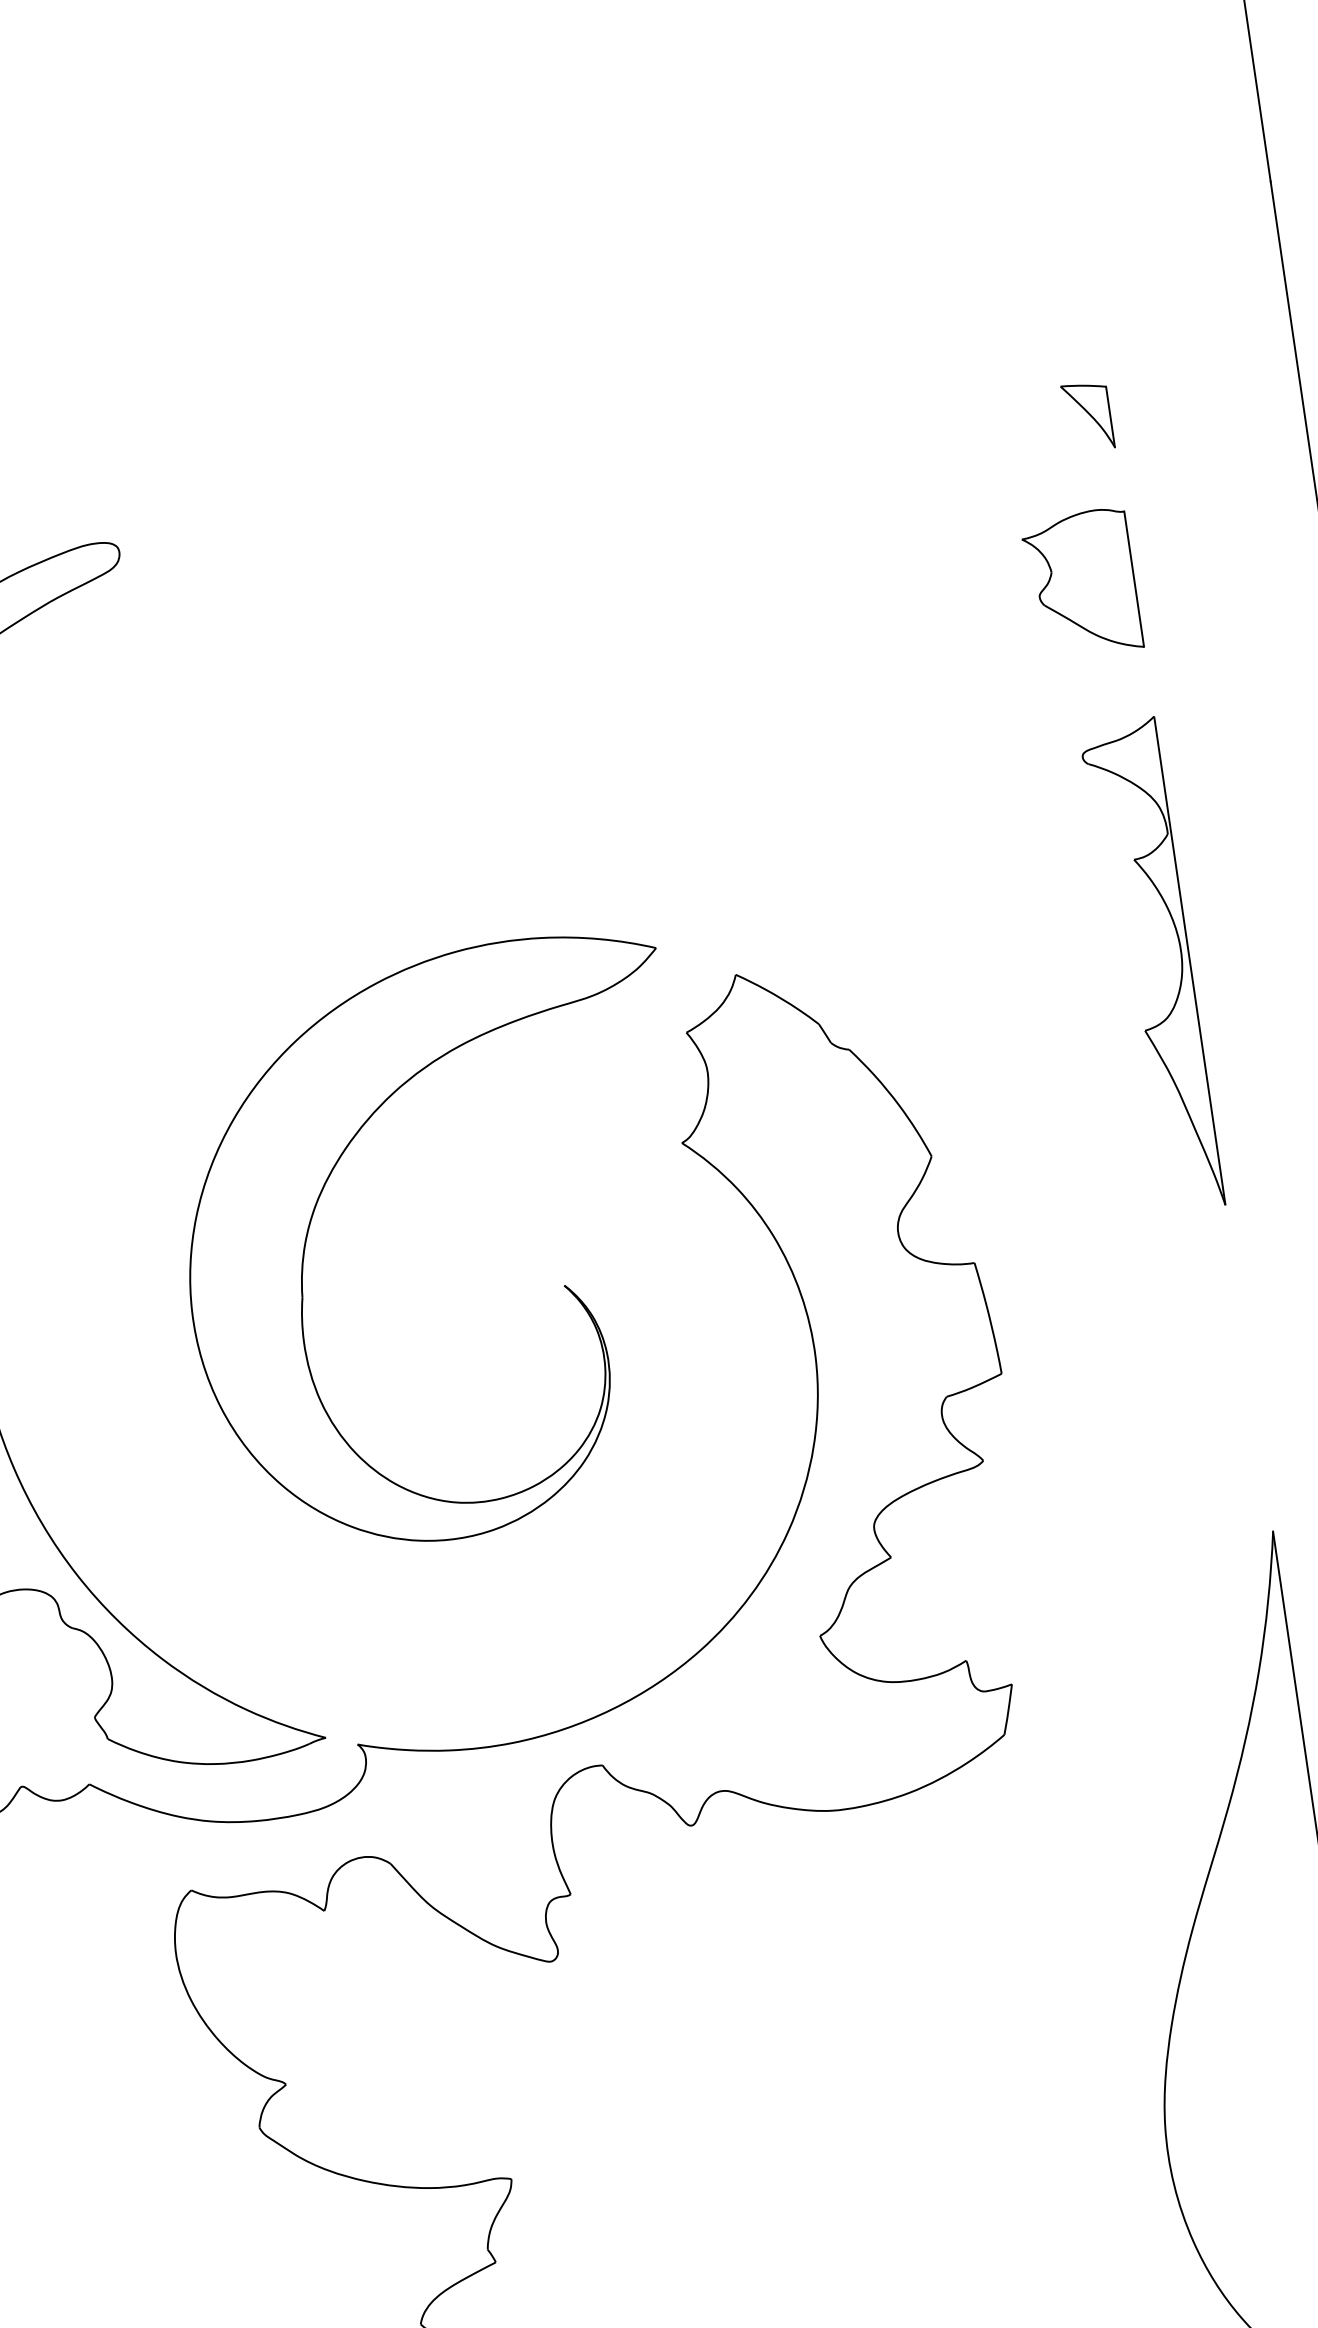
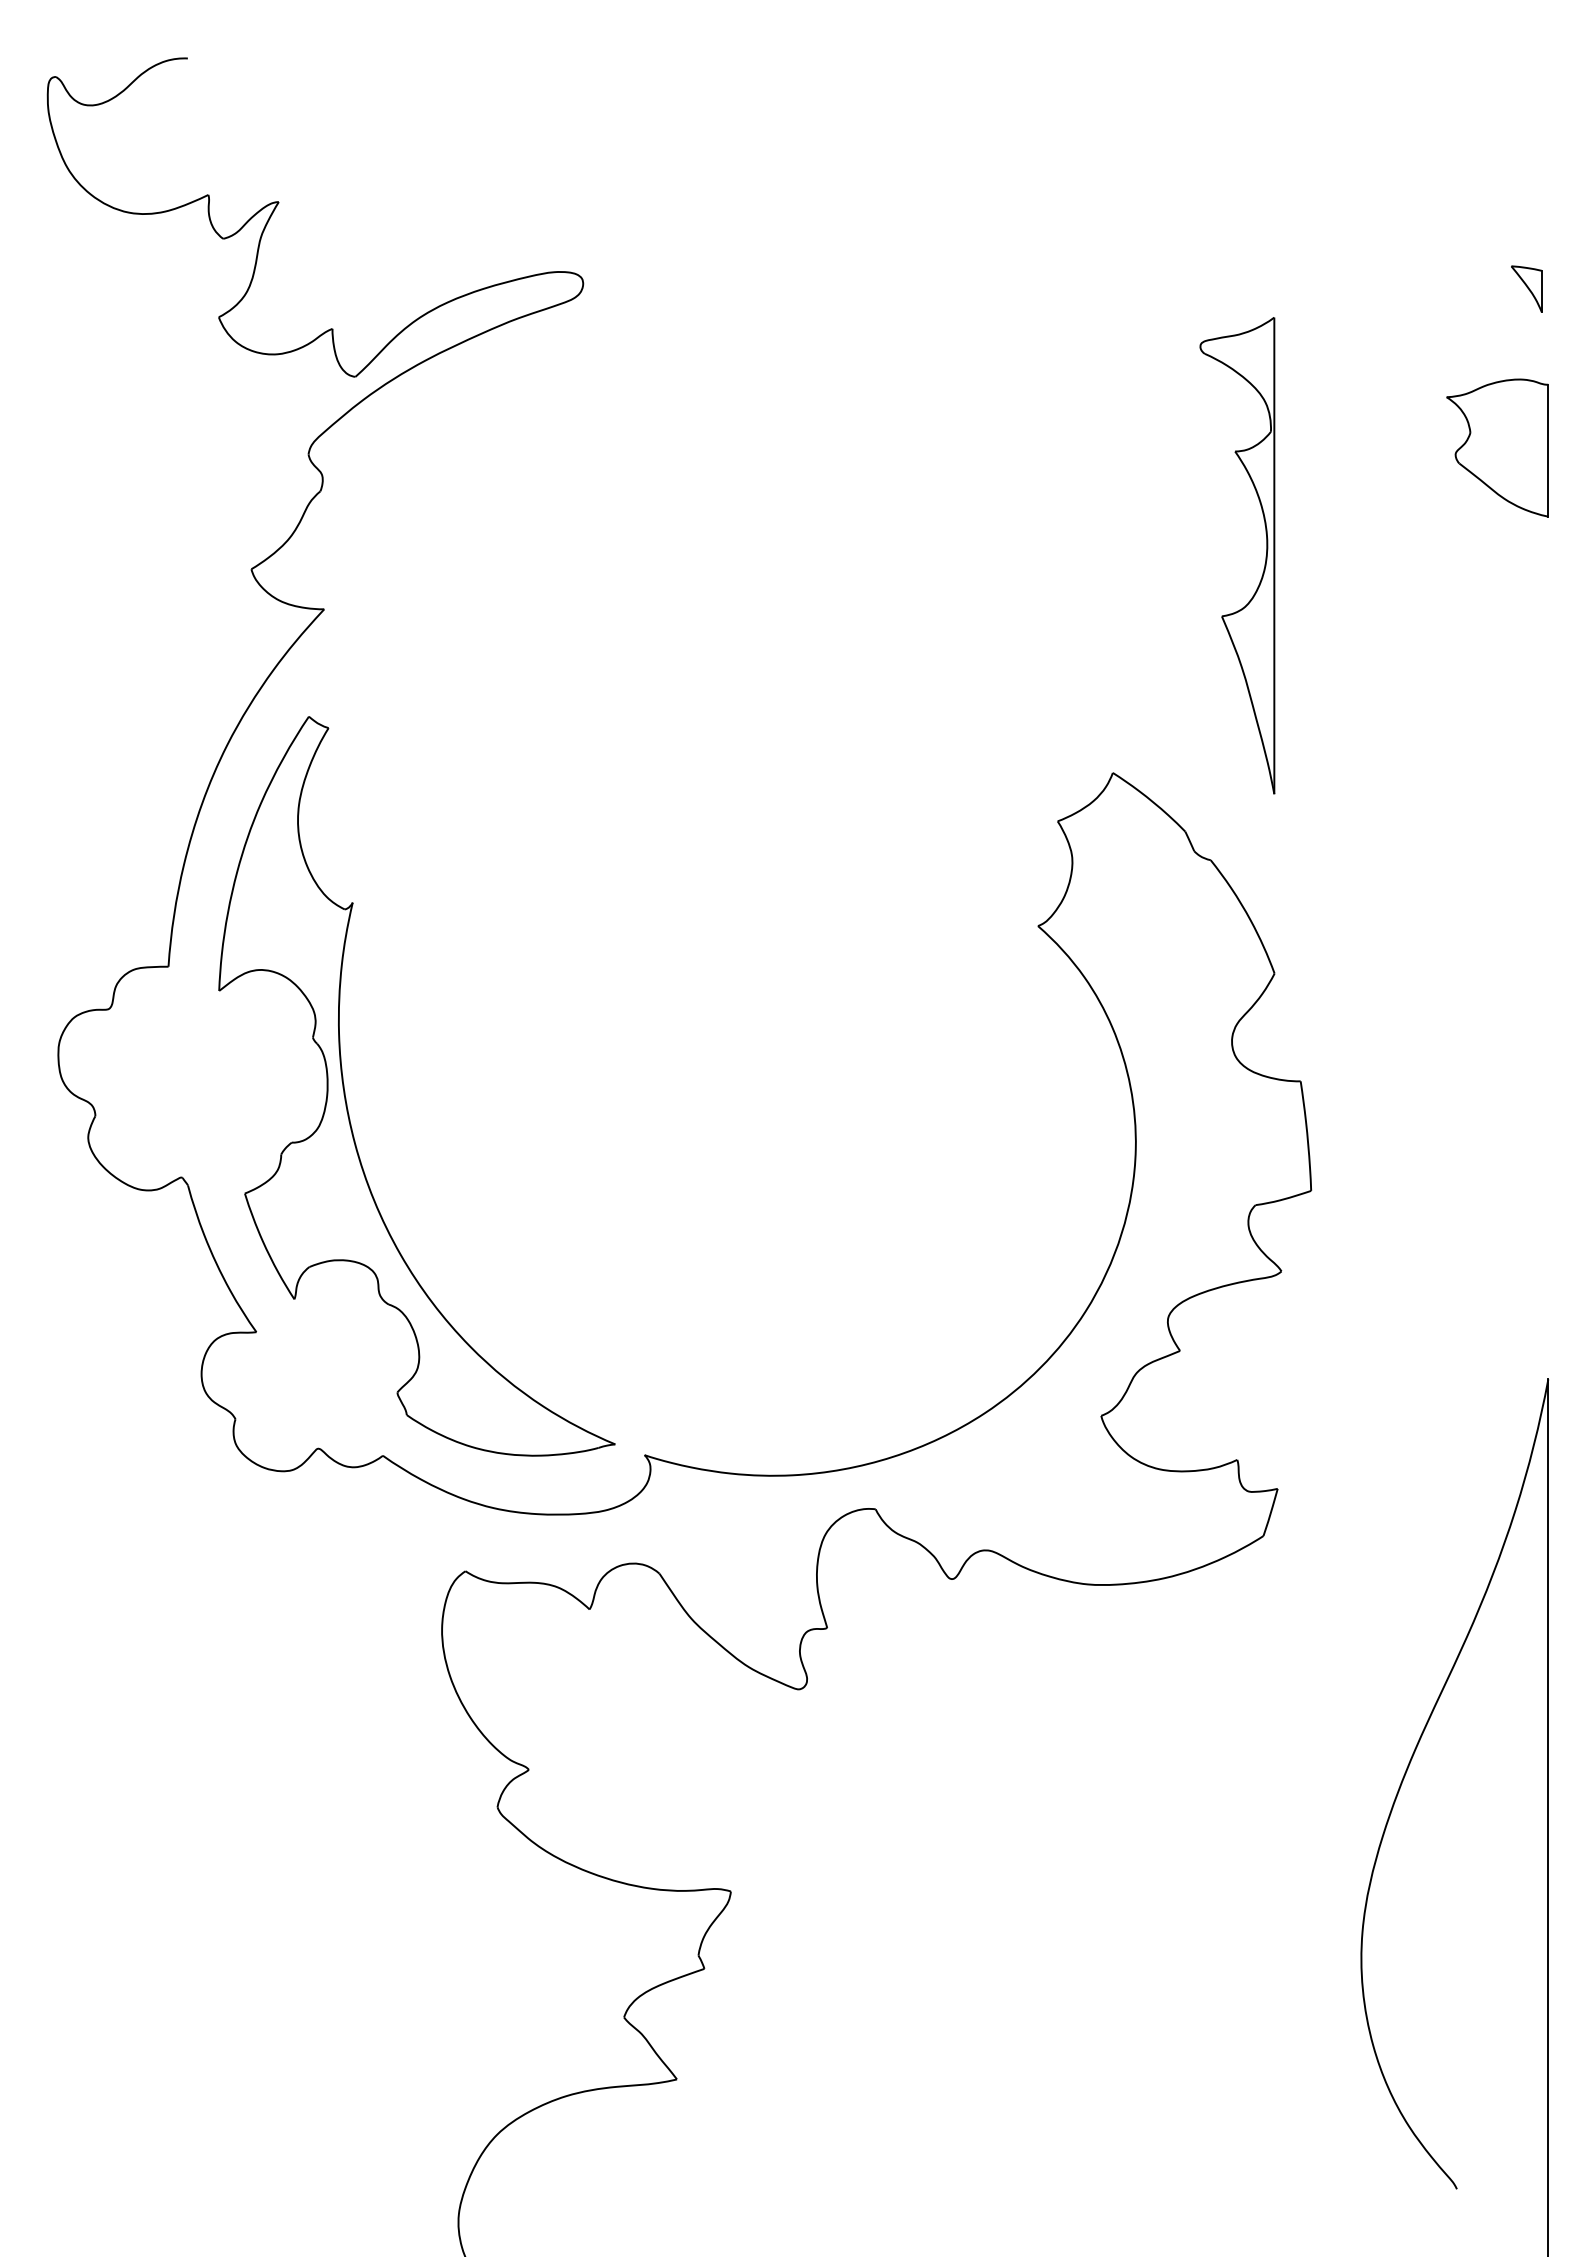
part: (1087, 416) -> (1526, 288), size x0.7
part: (1180, 962) -> (1265, 556), moved
part: (322, 1191) -> (688, 922), removed

